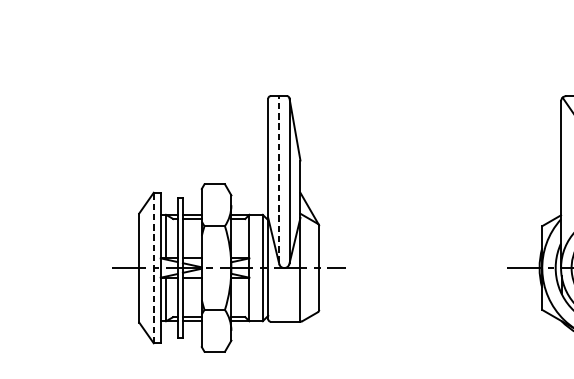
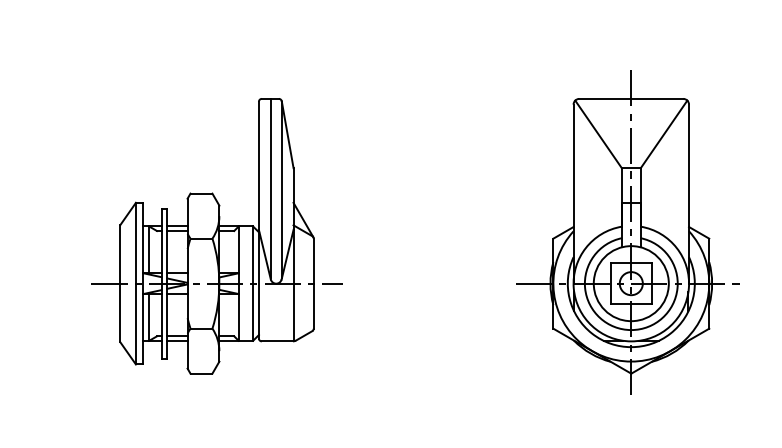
line: (278, 179) -> (270, 188), dashed -> solid
line: (153, 267) -> (135, 283), dashed -> solid

